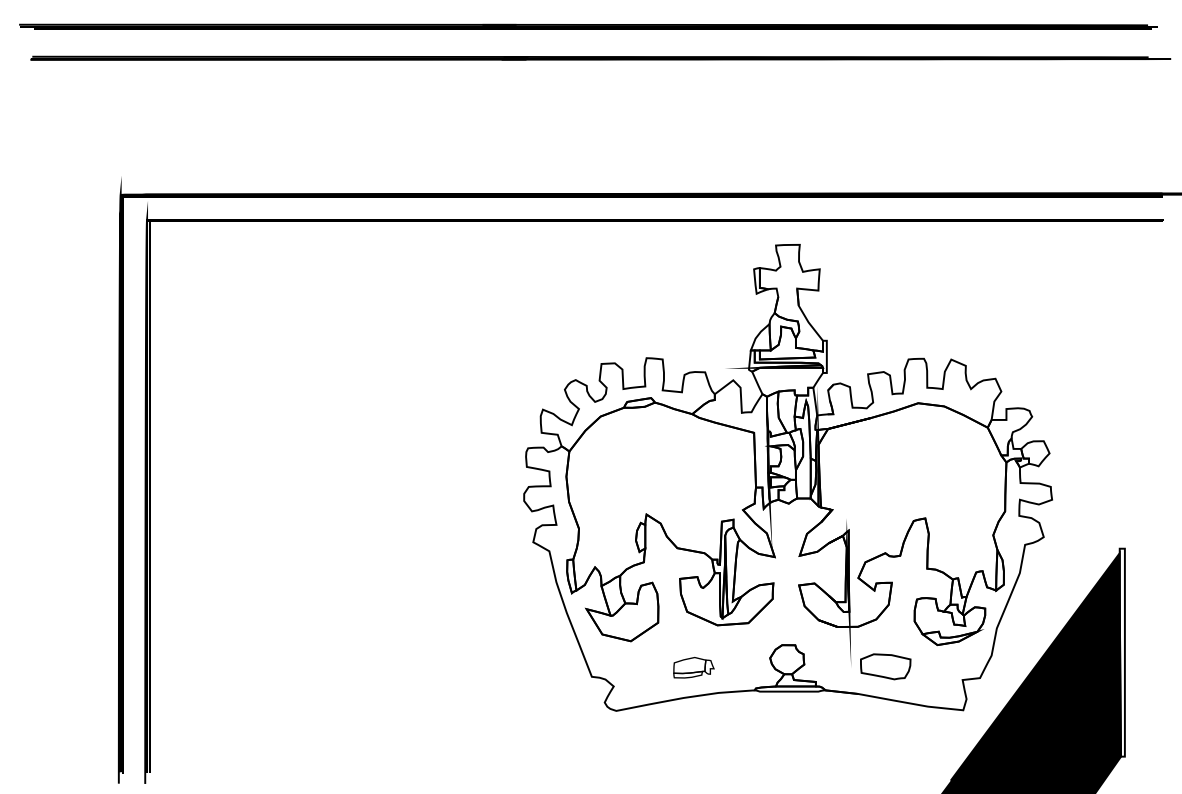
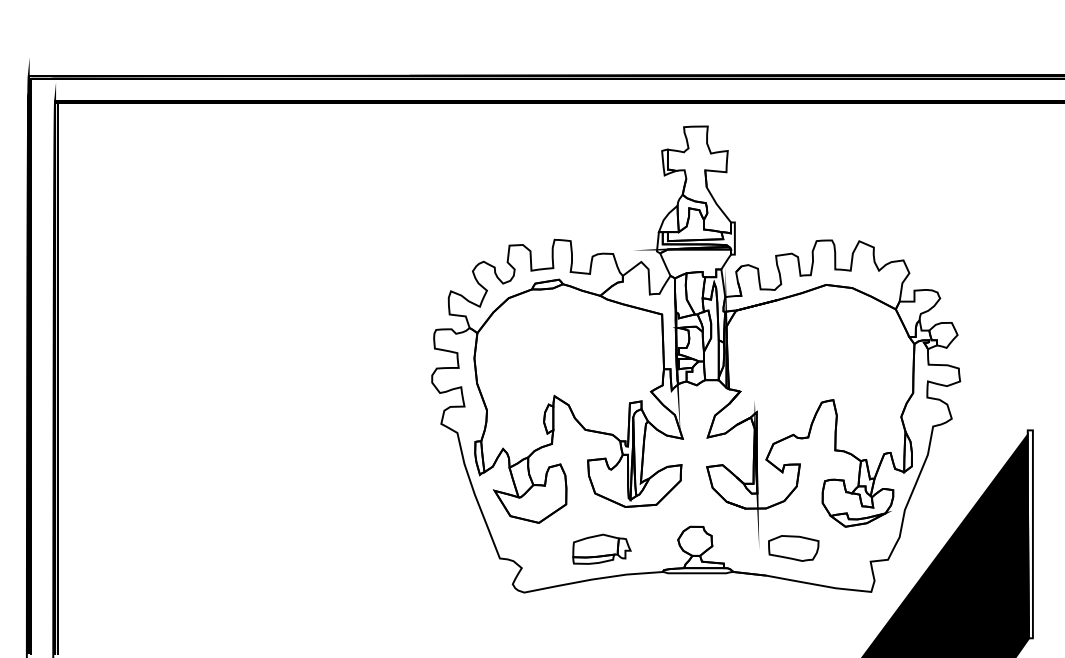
part: (693, 667) -> (601, 549), size x1.43

